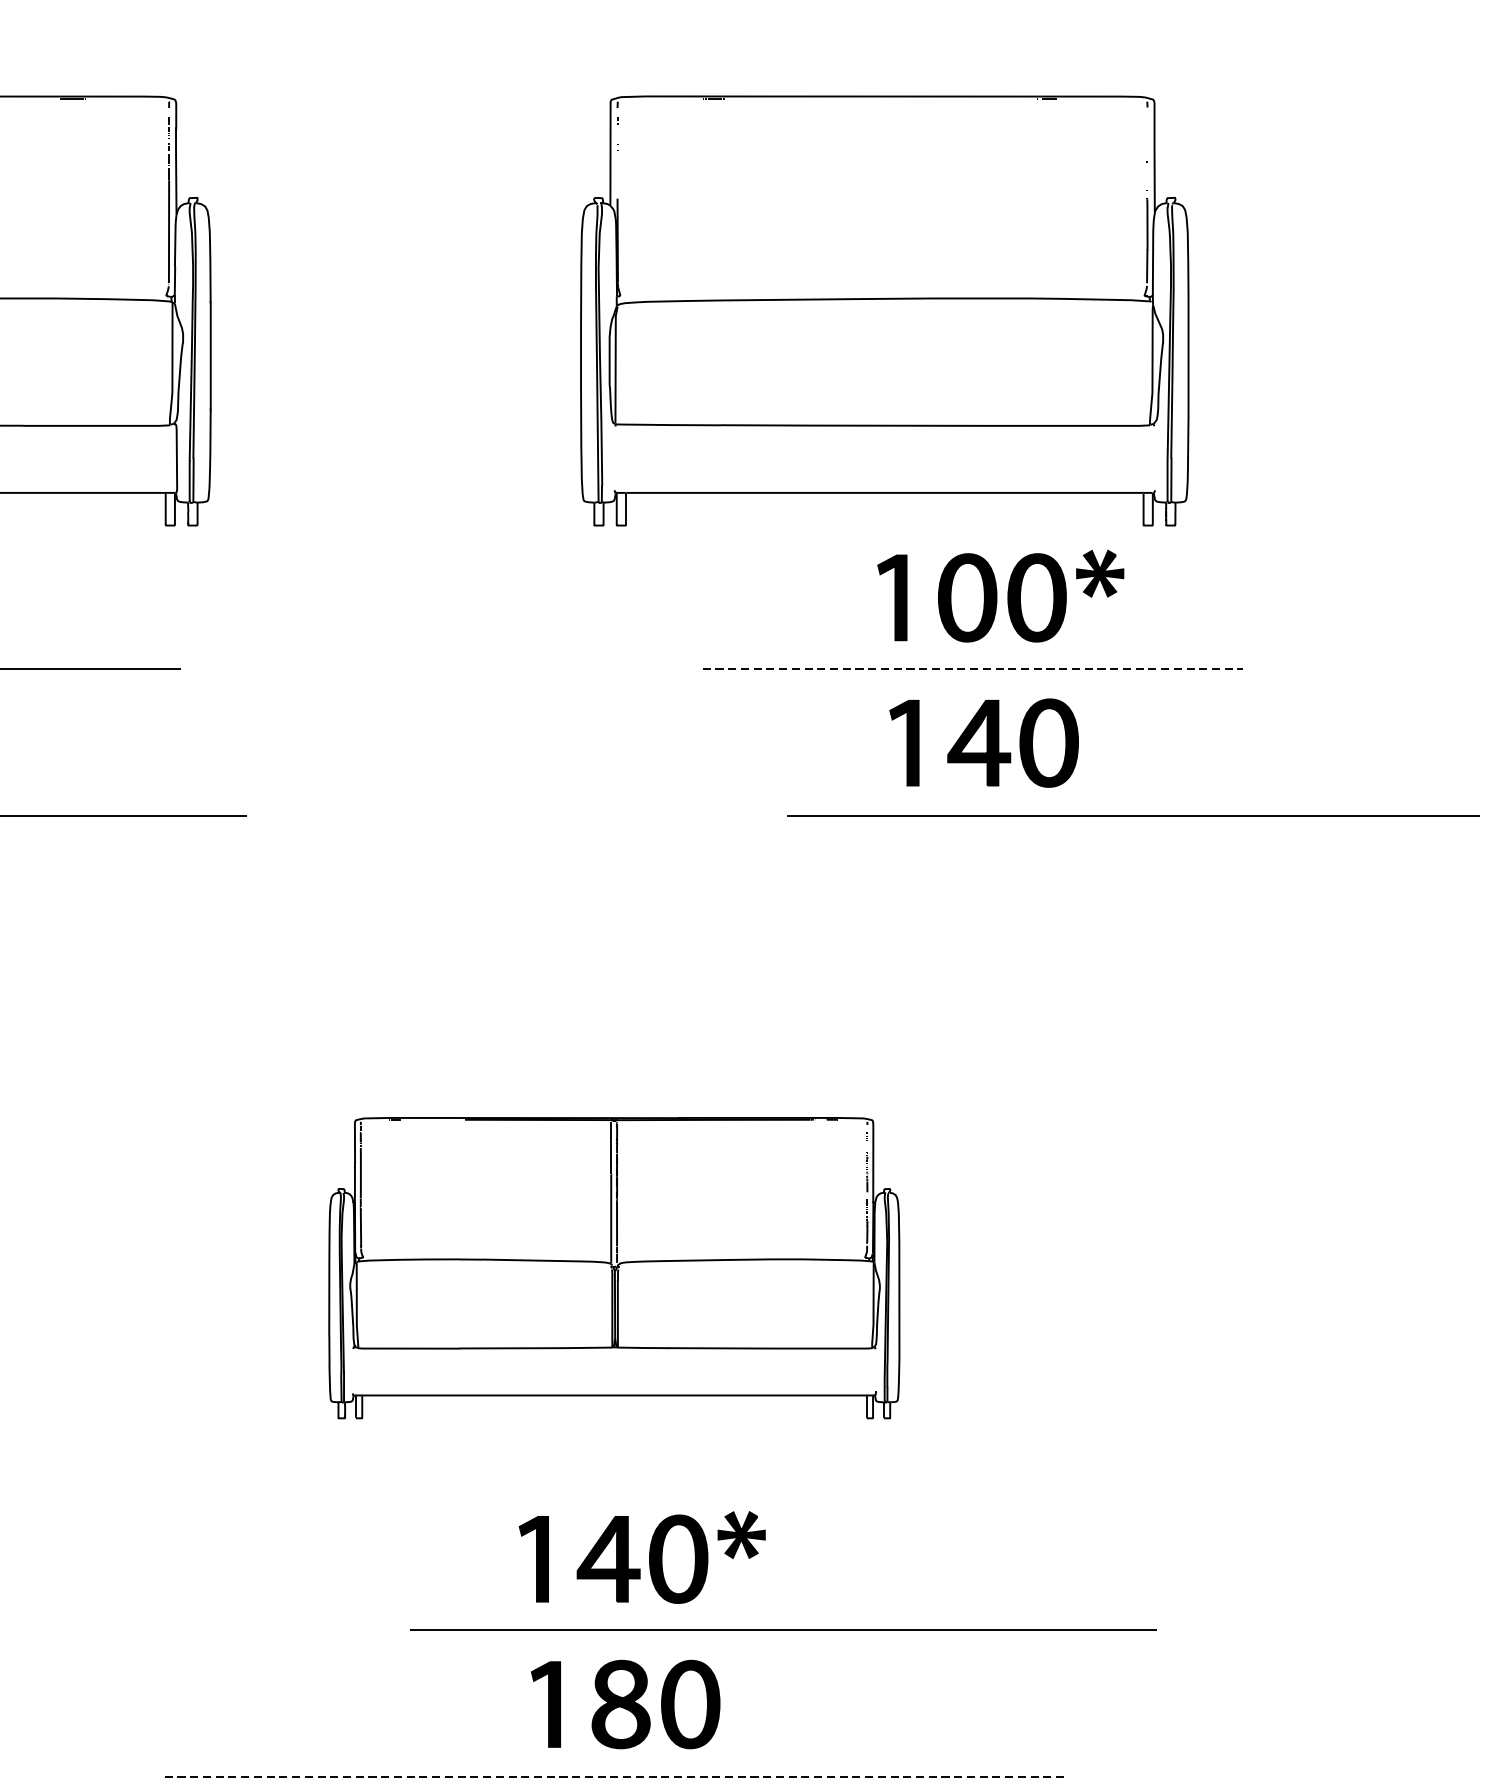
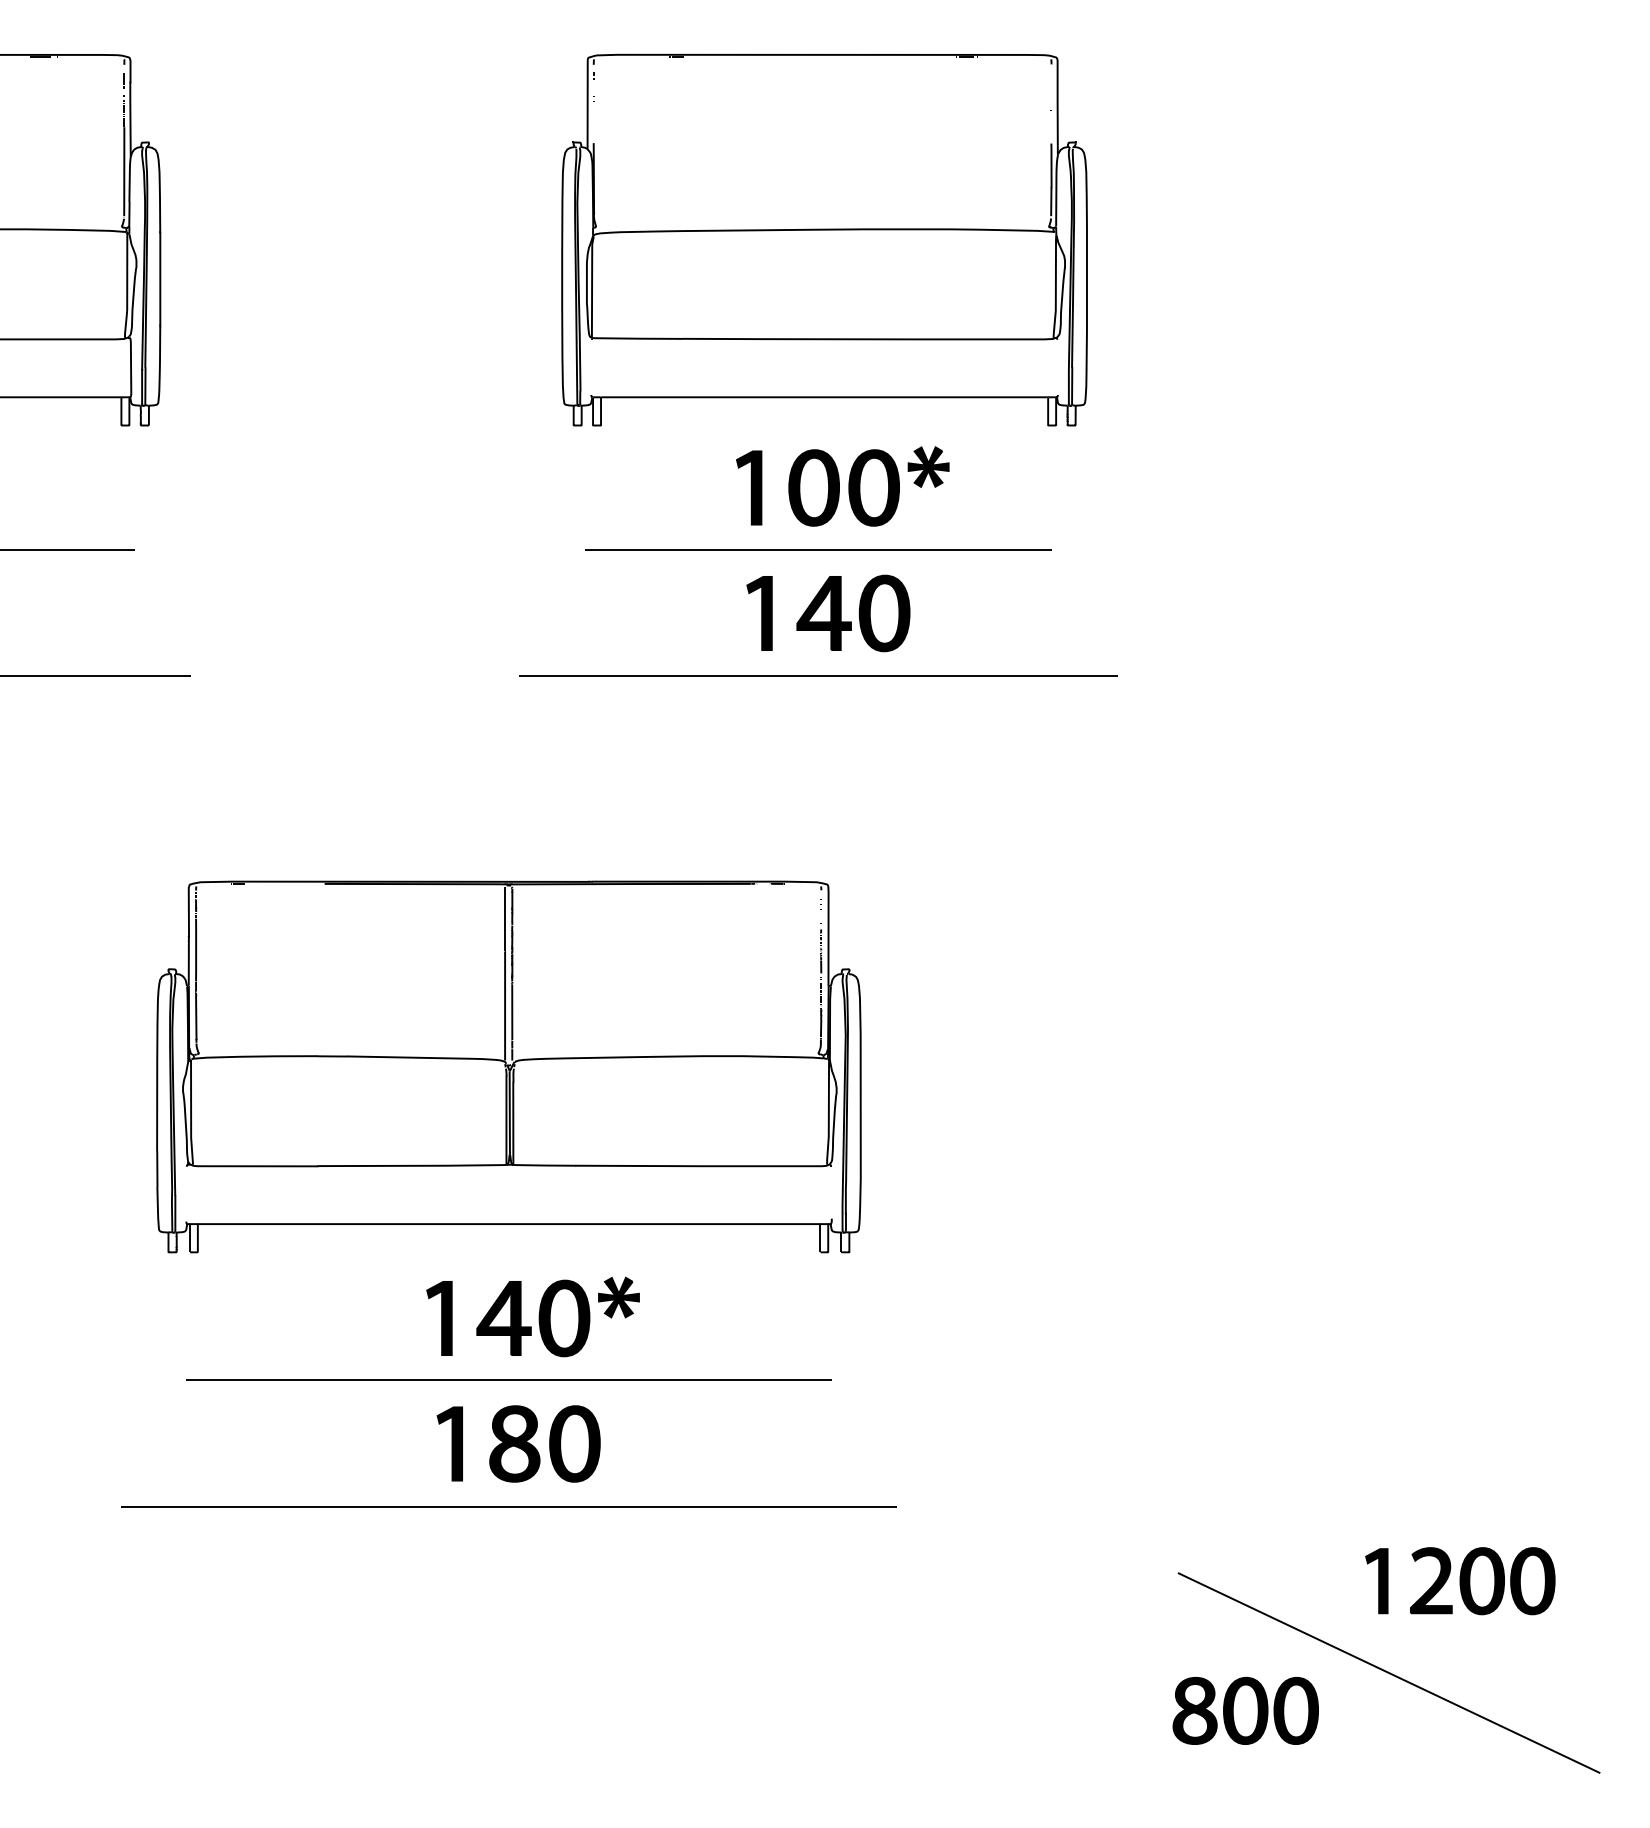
part: (884, 310) -> (824, 239), moved
line: (973, 669) -> (819, 549), dashed -> solid
line: (1133, 814) -> (818, 675), moved
part: (613, 1267) -> (508, 1066), size x1.43
line: (782, 1629) -> (508, 1379), moved
line: (614, 1776) -> (509, 1506), dashed -> solid

